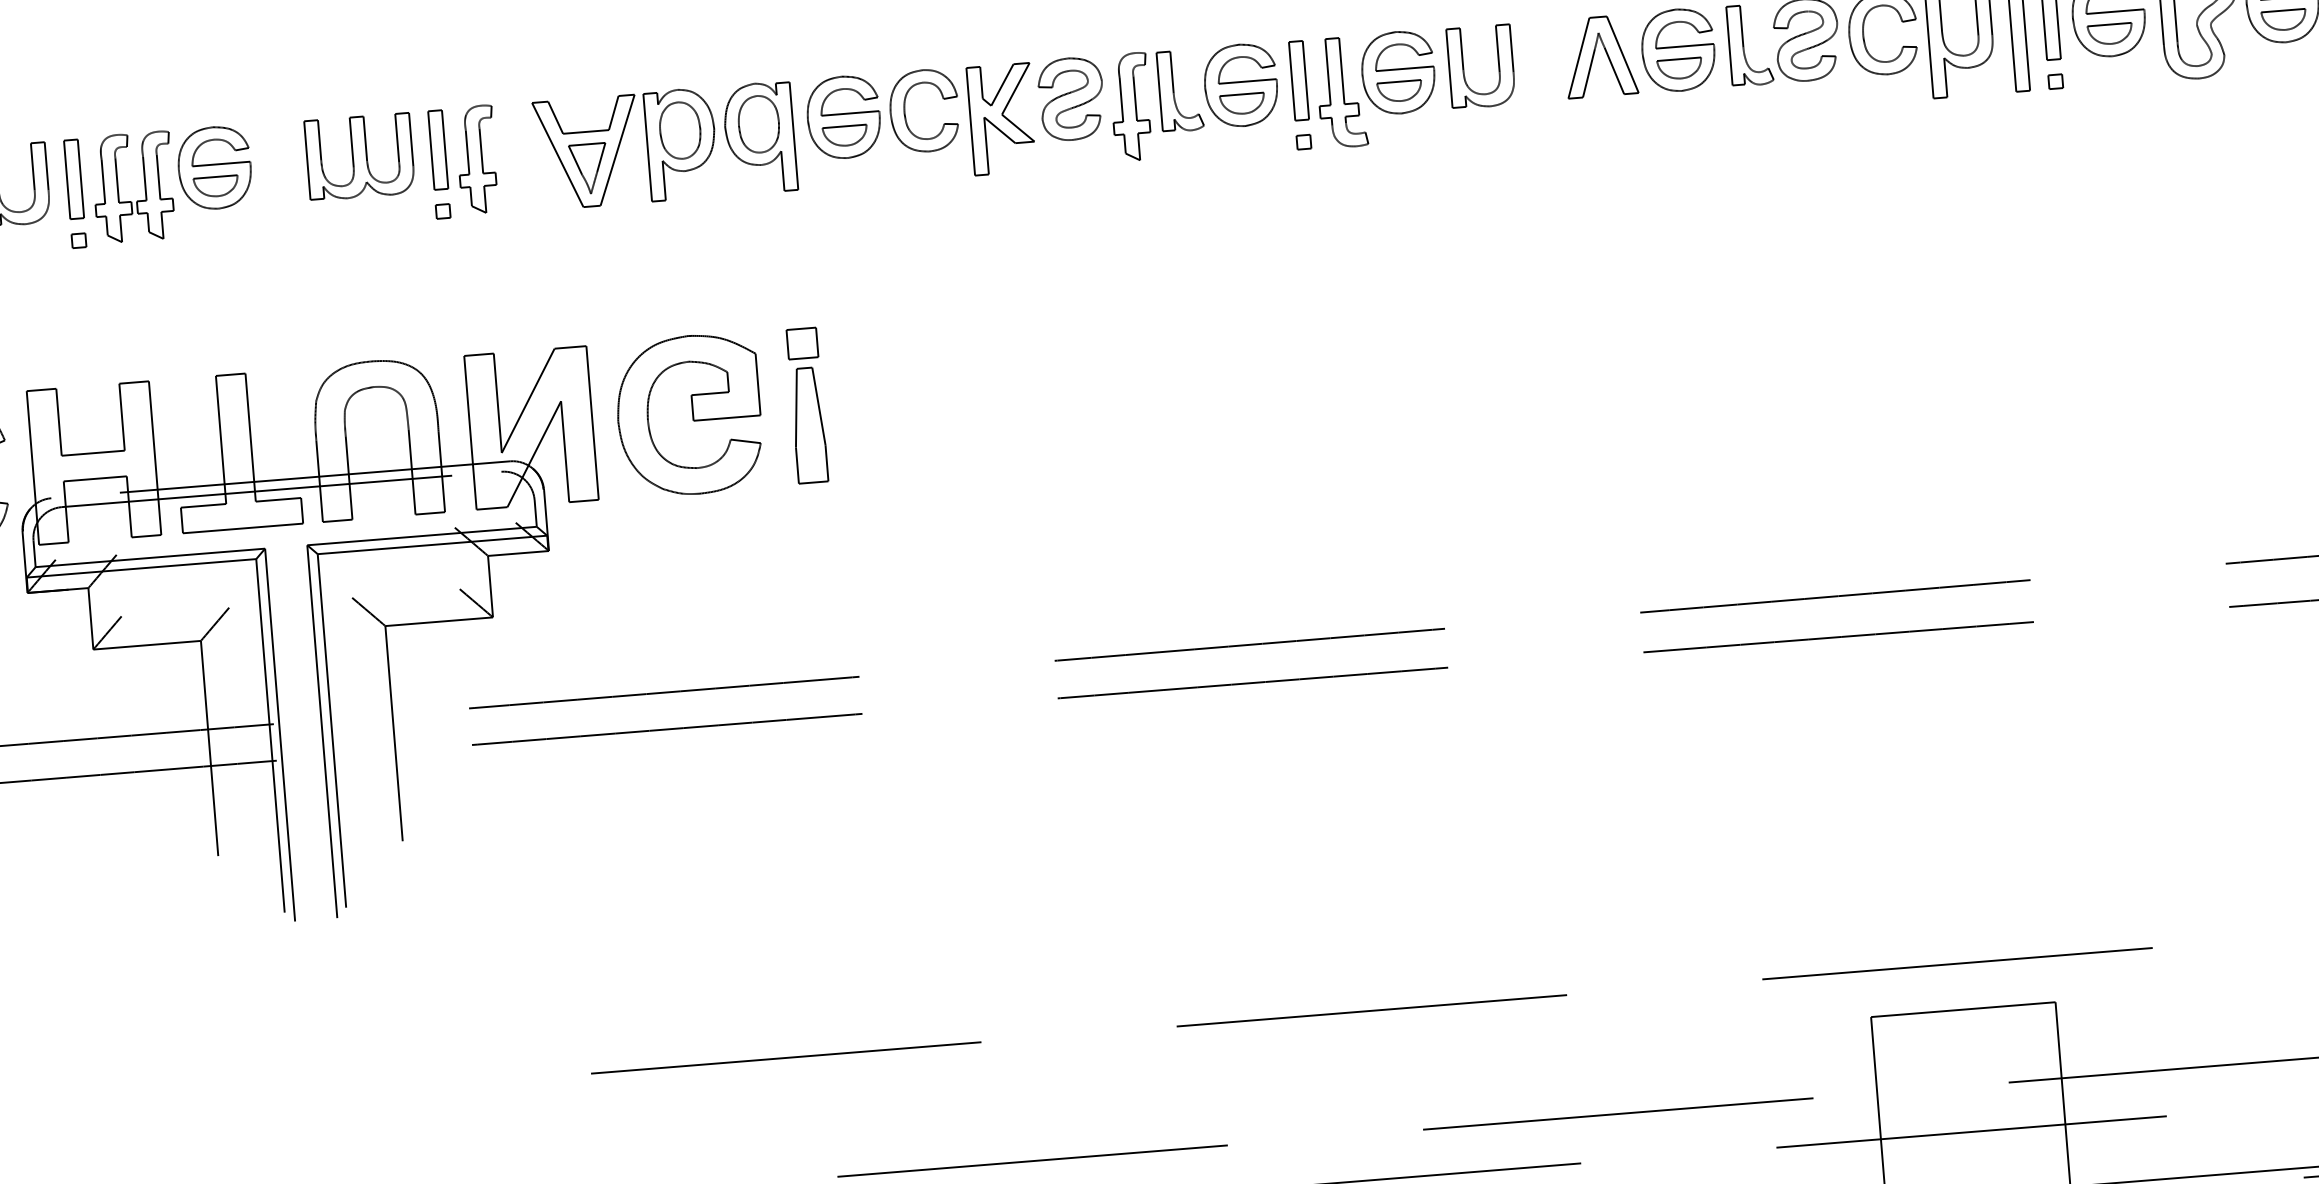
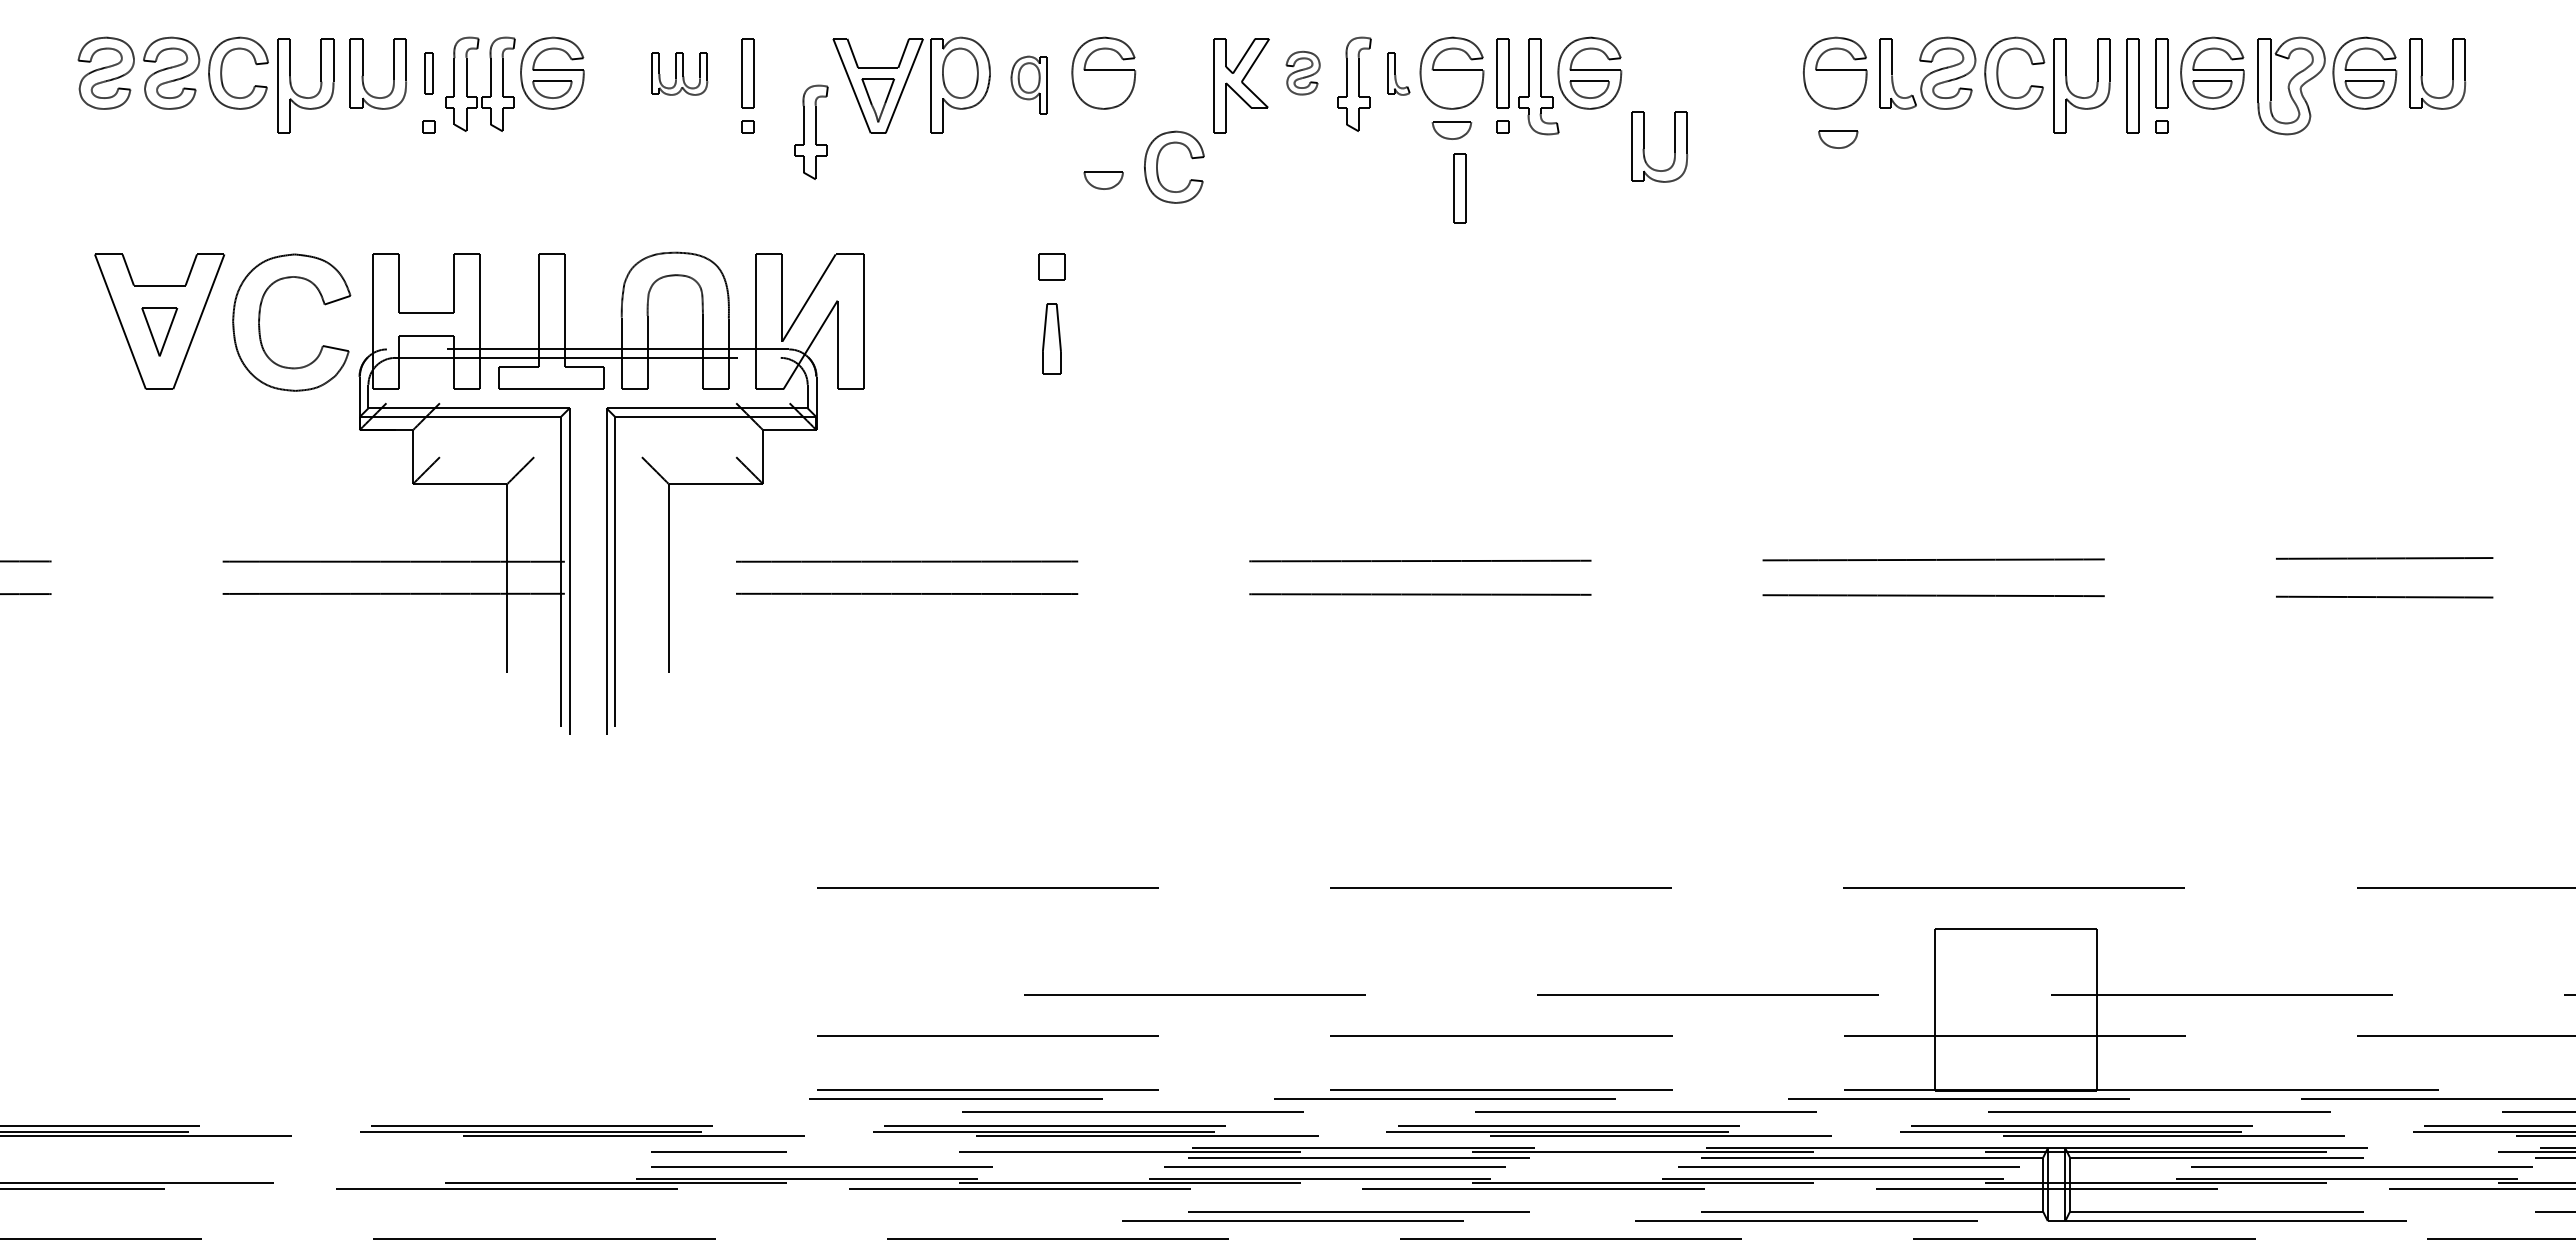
part: (1599, 56) -> (1766, 73), removed
part: (1464, 67) -> (1644, 146), moved
part: (1680, 68) -> (1838, 139), moved
part: (1180, 90) -> (1398, 73), size x0.6
part: (1070, 98) -> (1302, 72), size x0.6
part: (1242, 103) -> (1451, 130), moved
part: (905, 106) -> (1158, 162), moved
part: (845, 135) -> (1103, 180), moved
part: (758, 137) -> (1028, 84), size x0.6
part: (359, 156) -> (679, 73), size x0.6
part: (477, 158) -> (811, 131), moved
part: (73, 179) -> (428, 73), size x0.6
part: (1260, 216) -> (1459, 188), added
part: (688, 414) -> (947, 321), removed
part: (808, 424) -> (1051, 338), size x0.7

